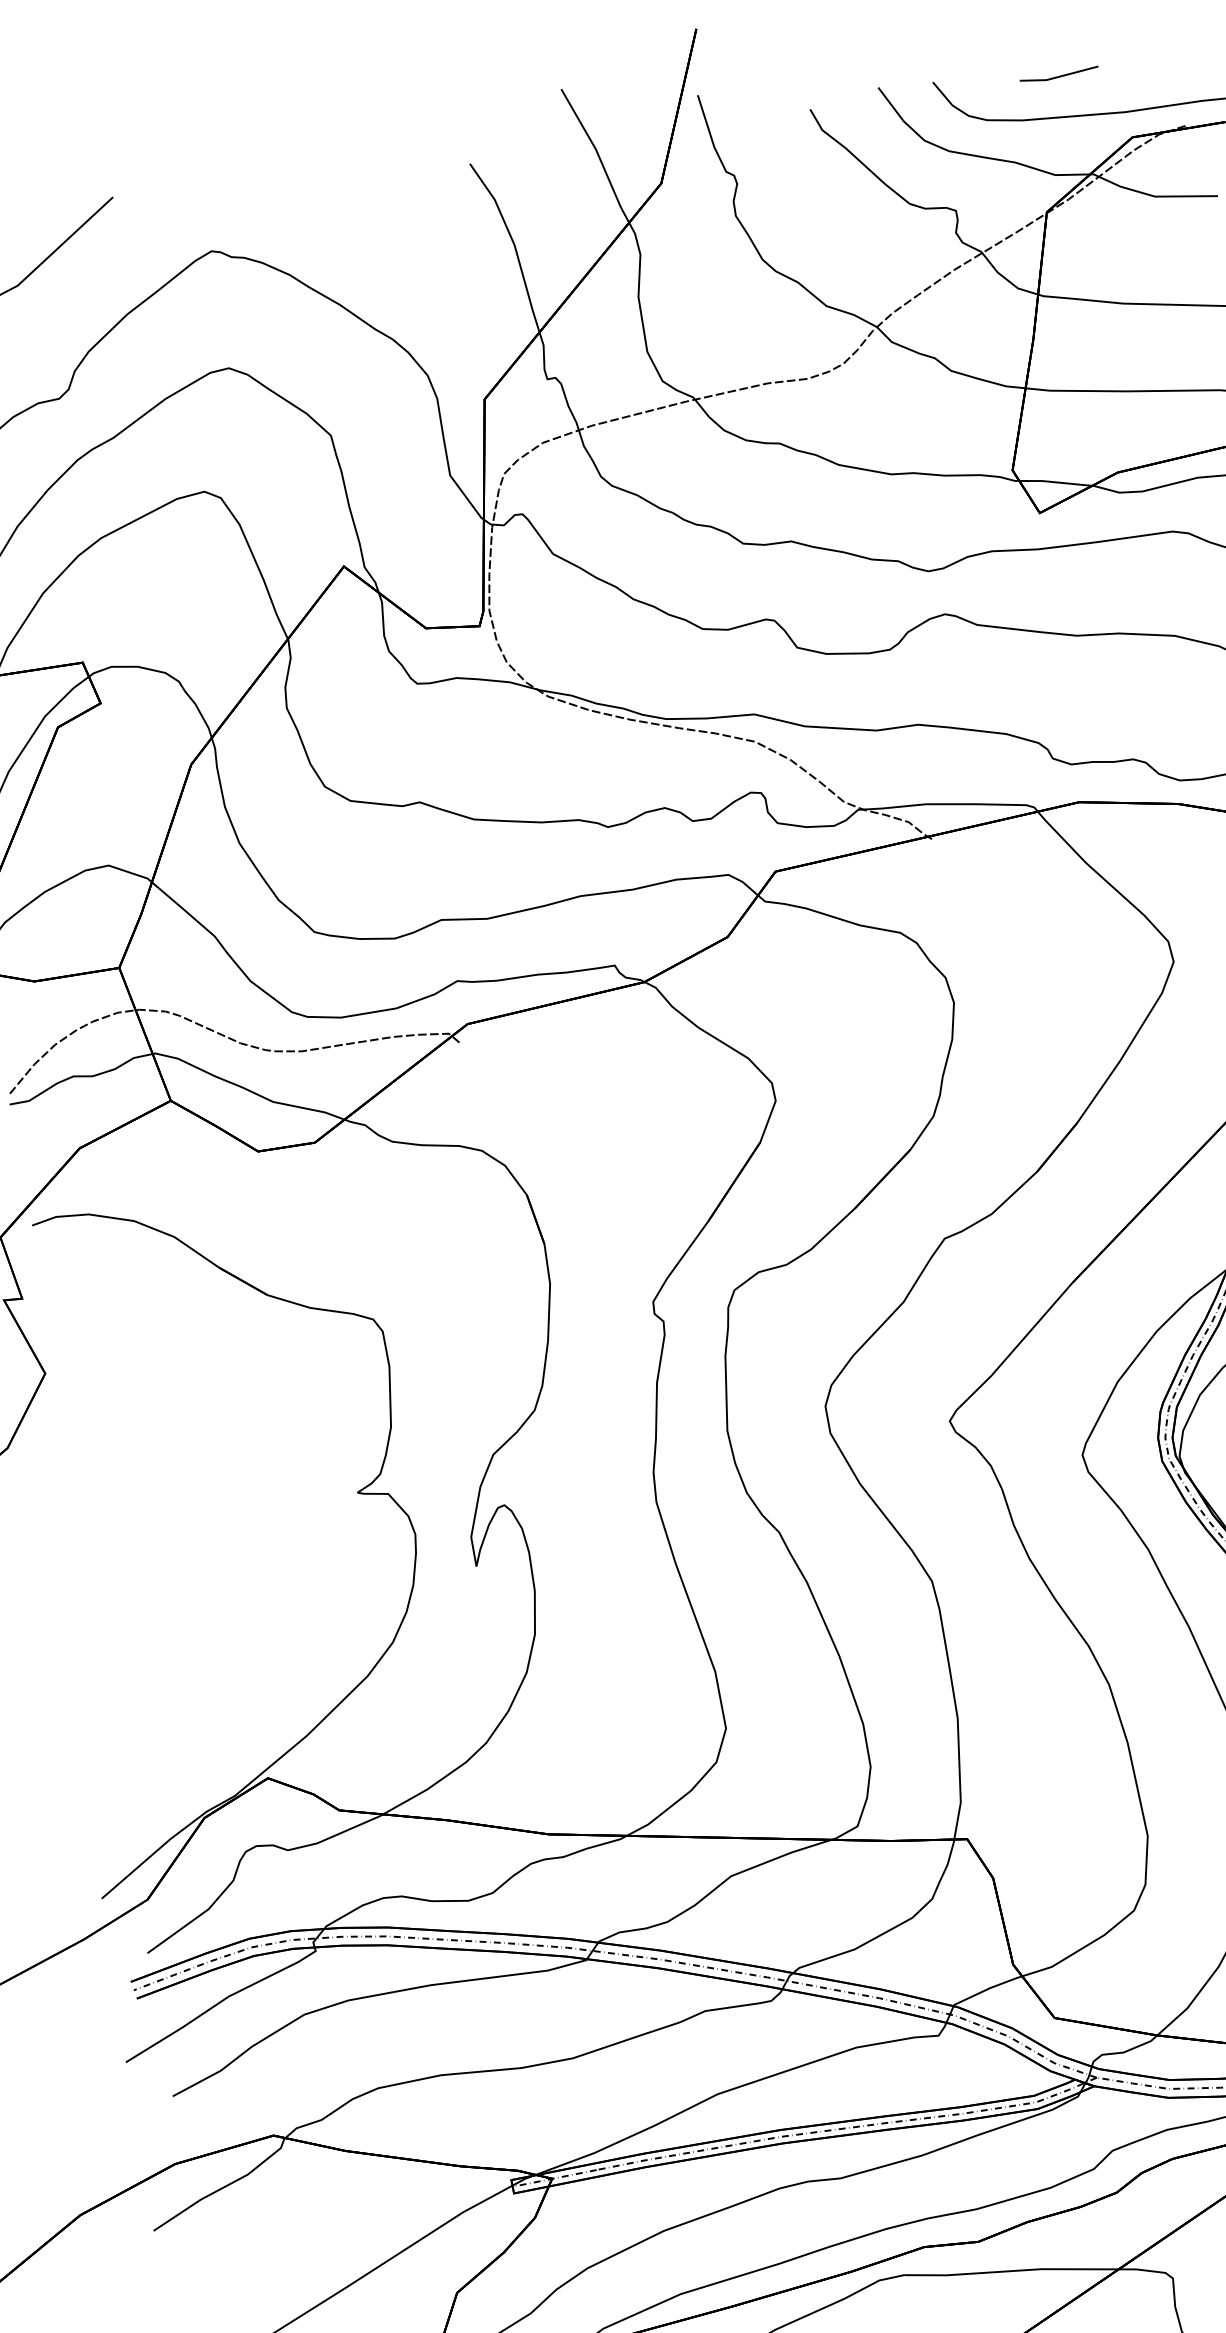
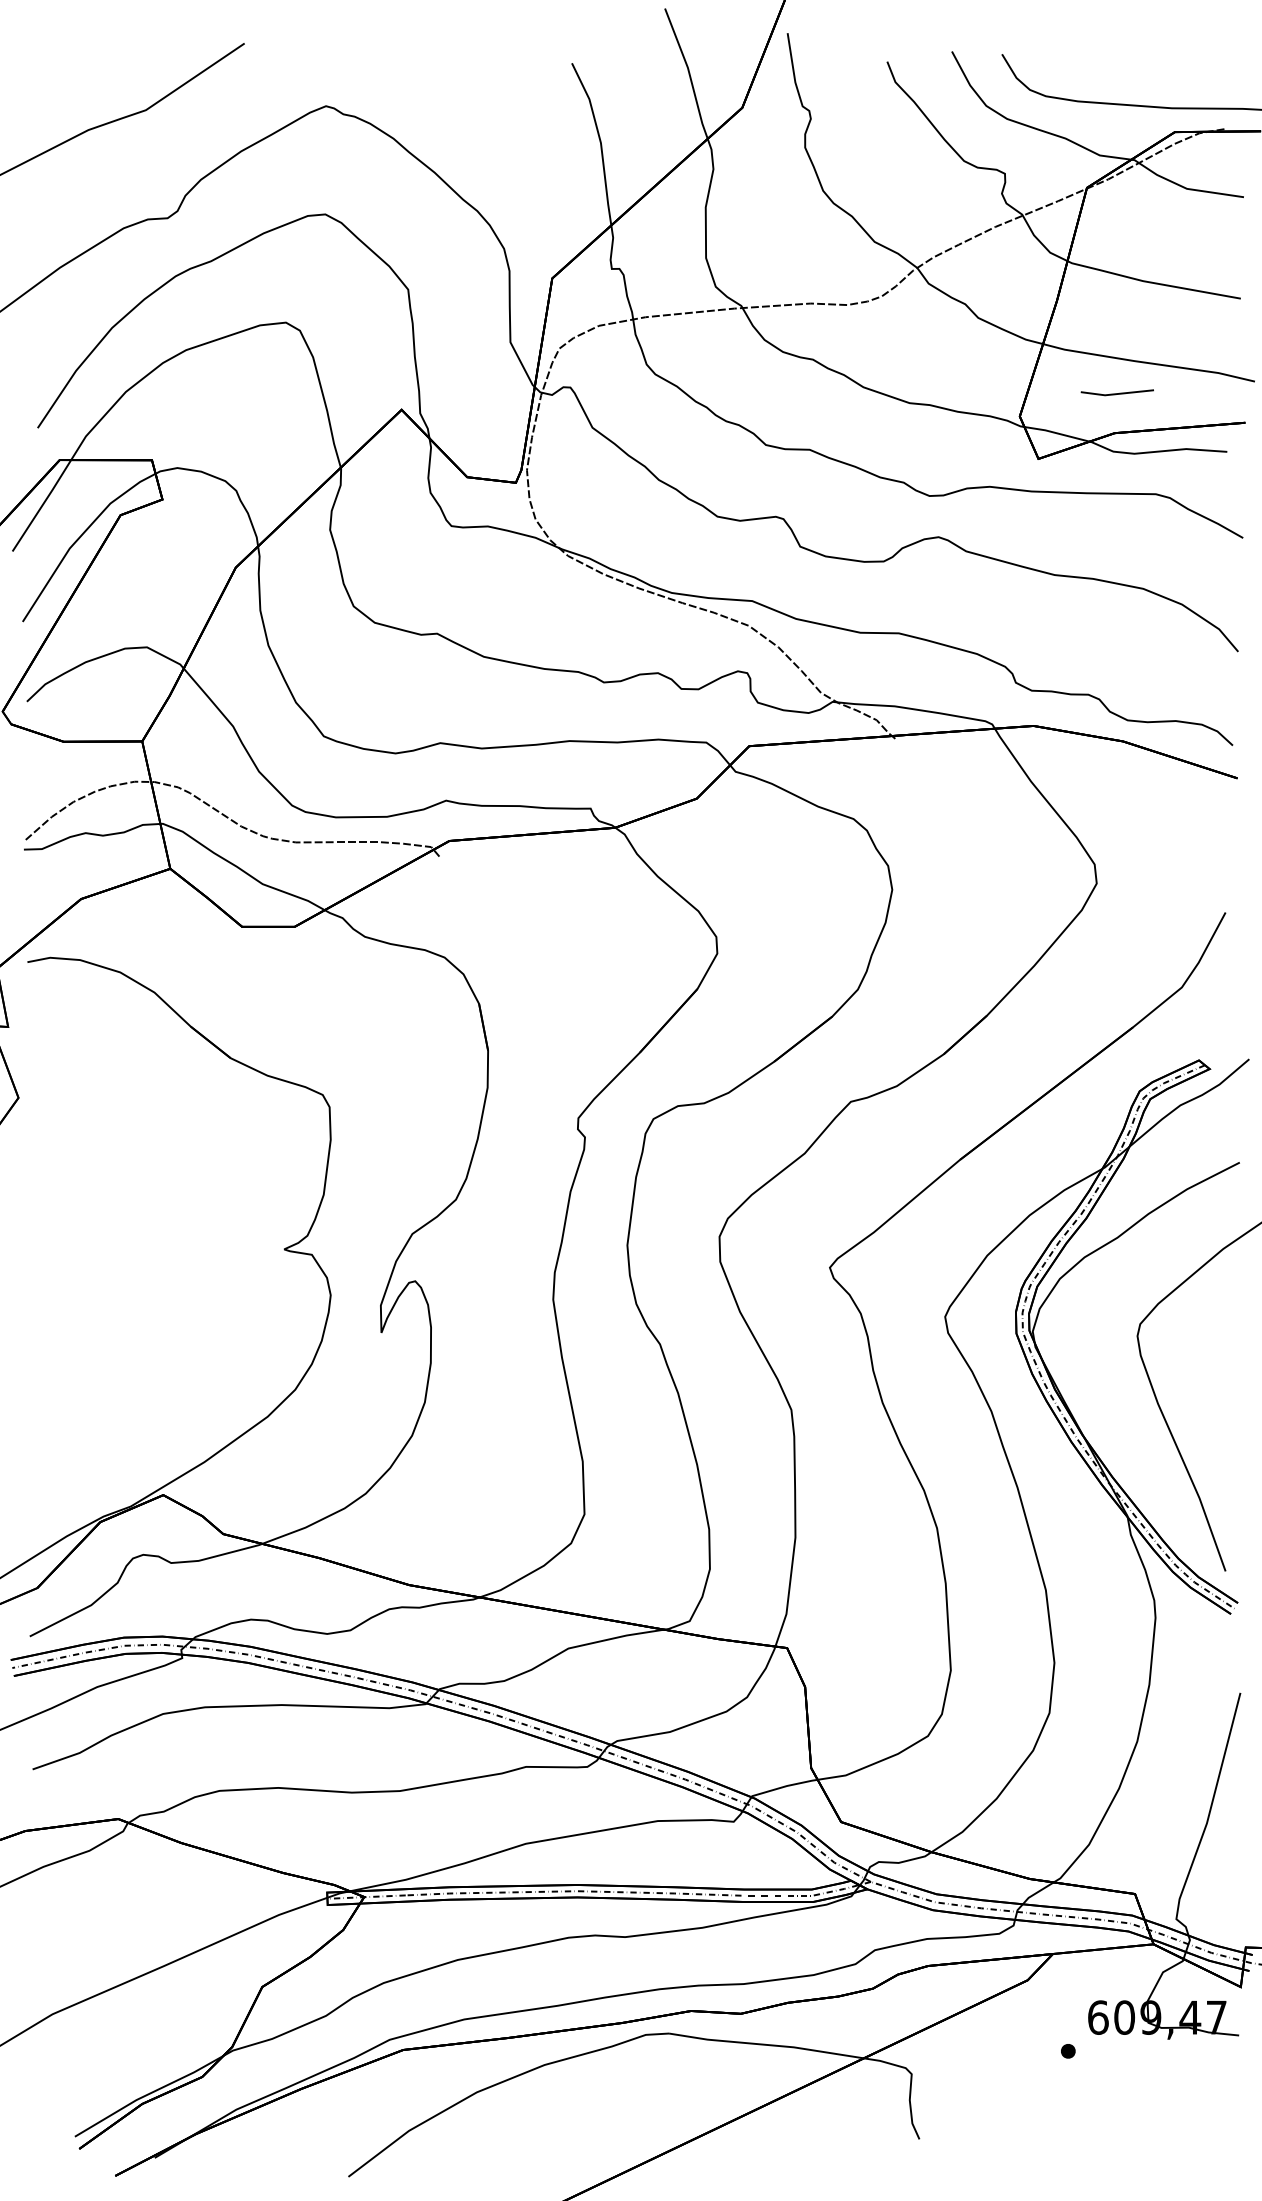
line: (1058, 76) -> (1116, 393), moved

